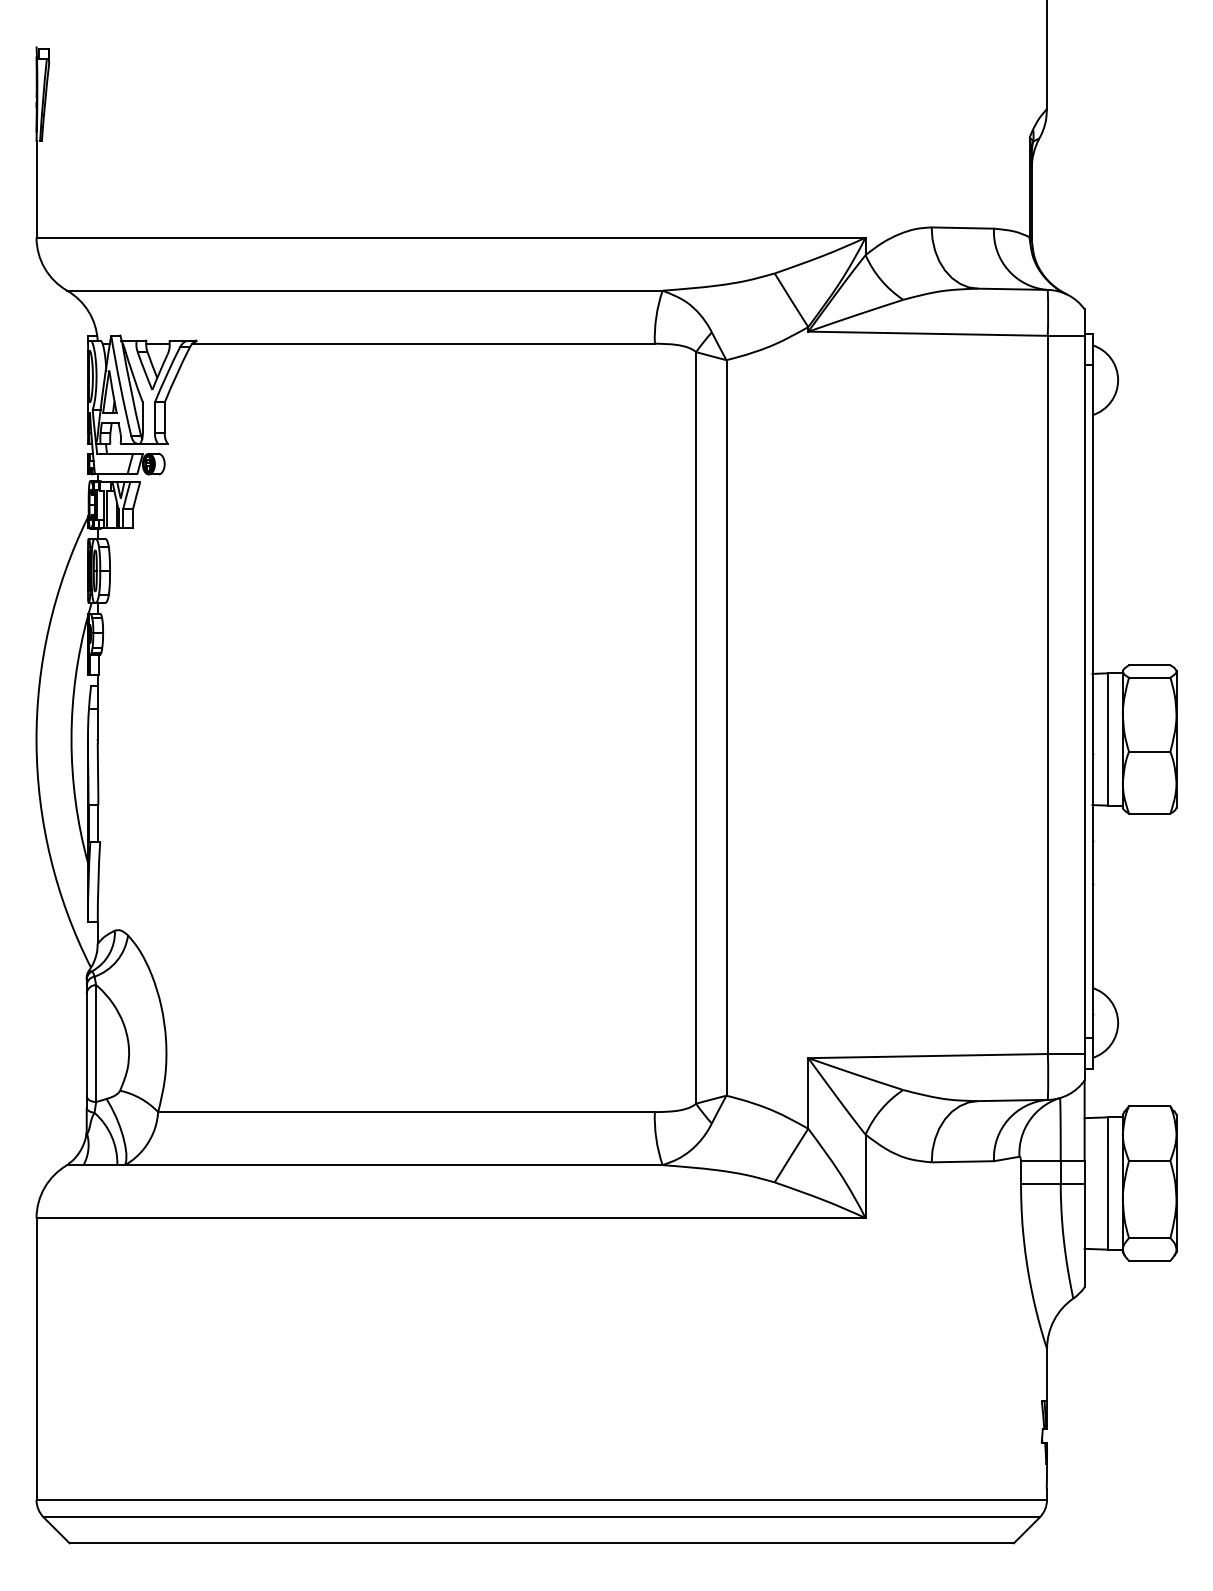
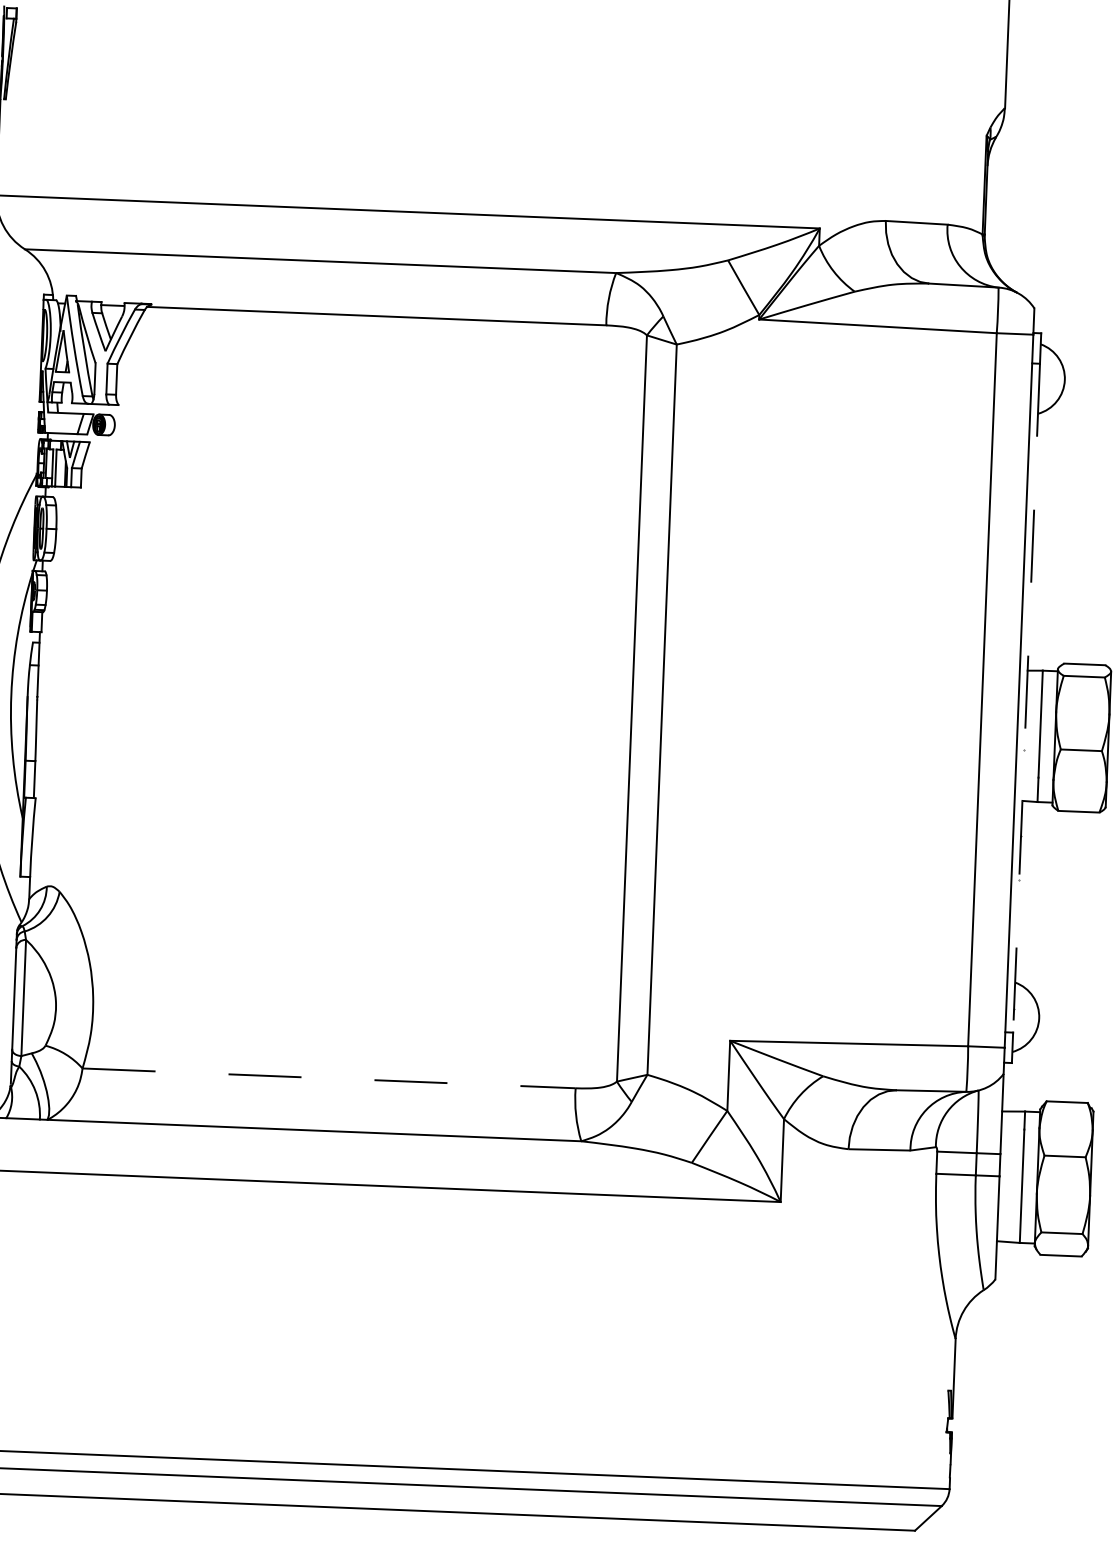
line: (1092, 701) -> (1026, 698), solid -> dashed
line: (407, 1112) -> (330, 1078), solid -> dashed

